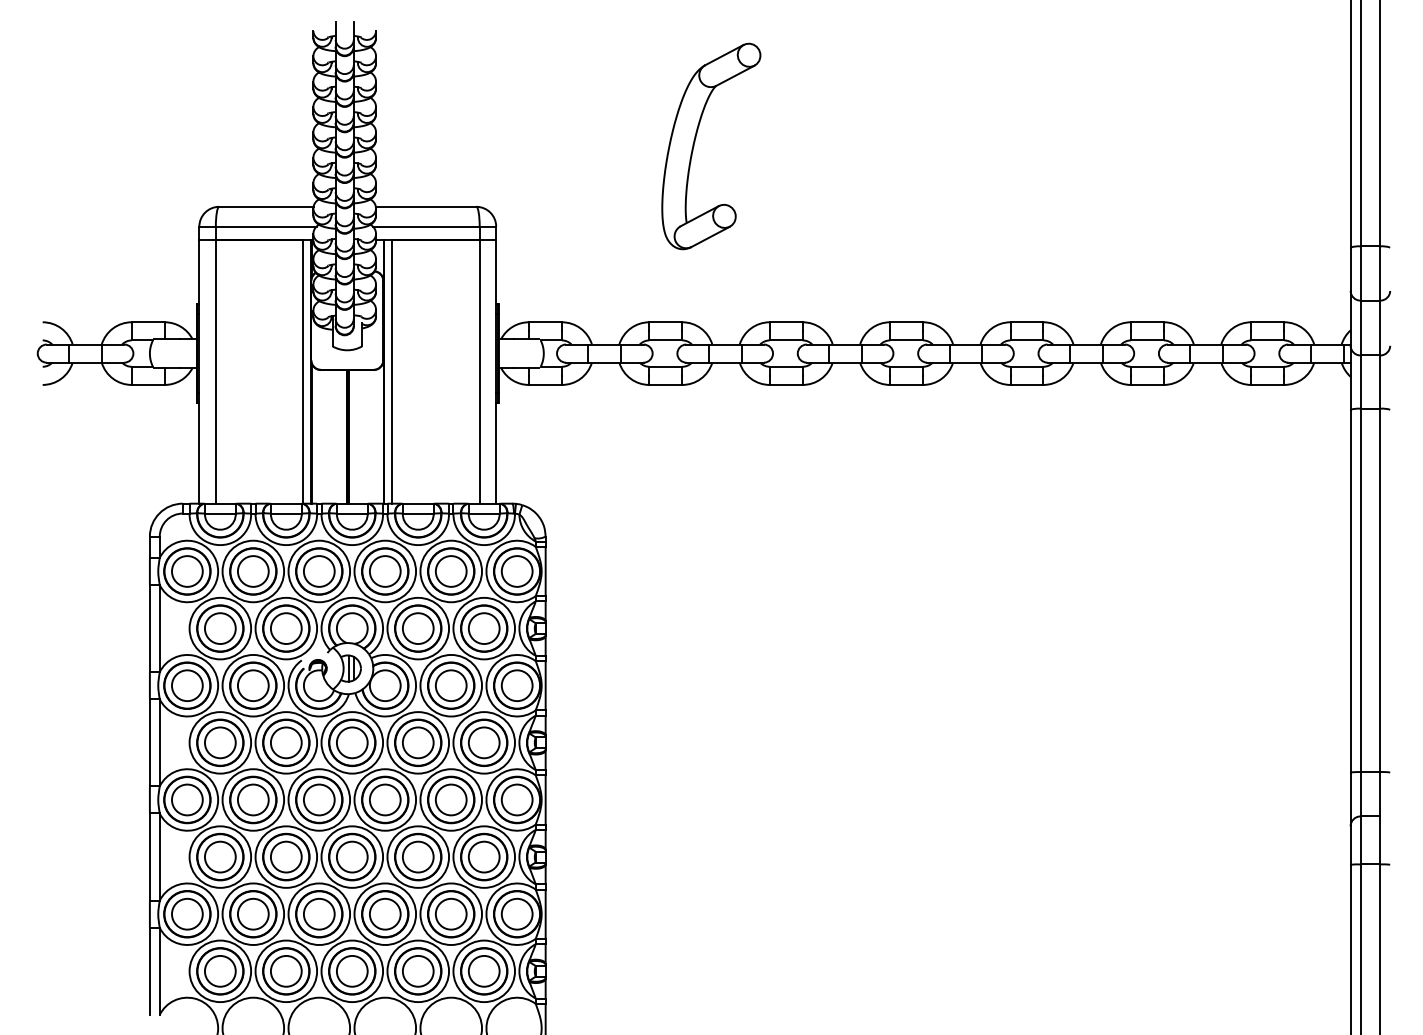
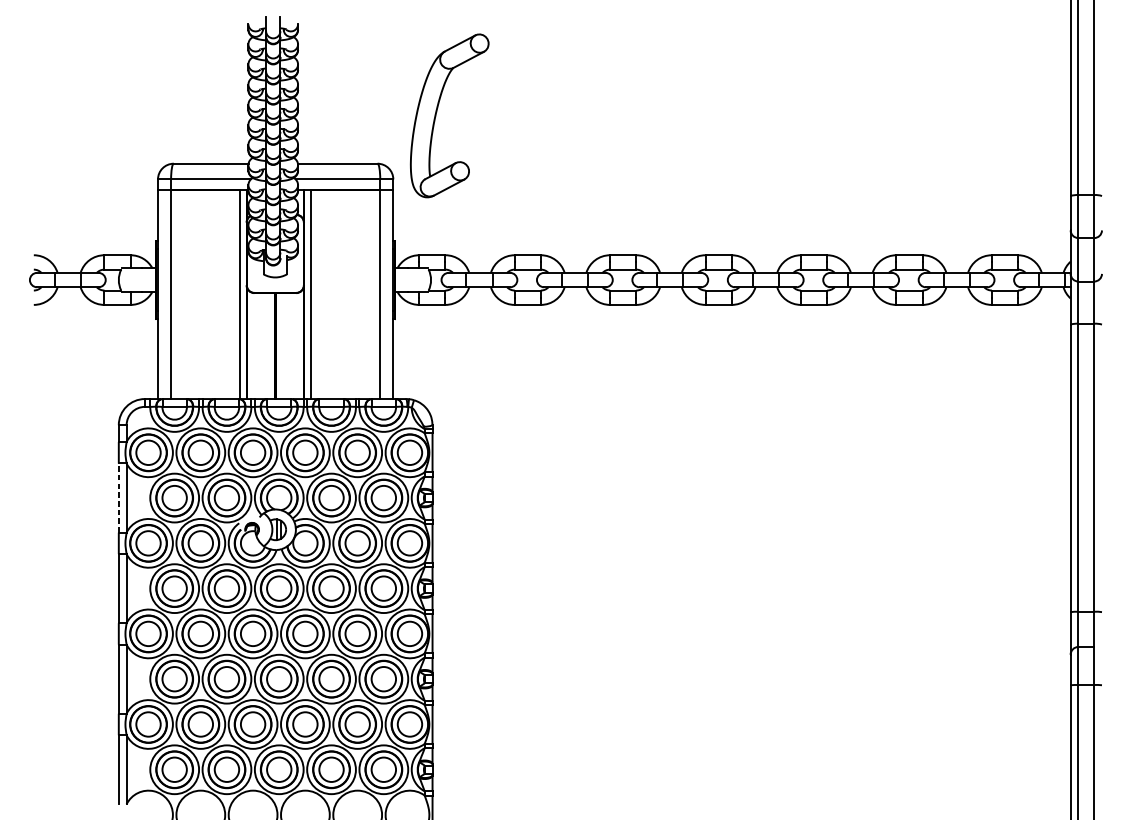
part: (695, 142) -> (437, 112), moved
line: (149, 628) -> (118, 497), solid -> dashed

